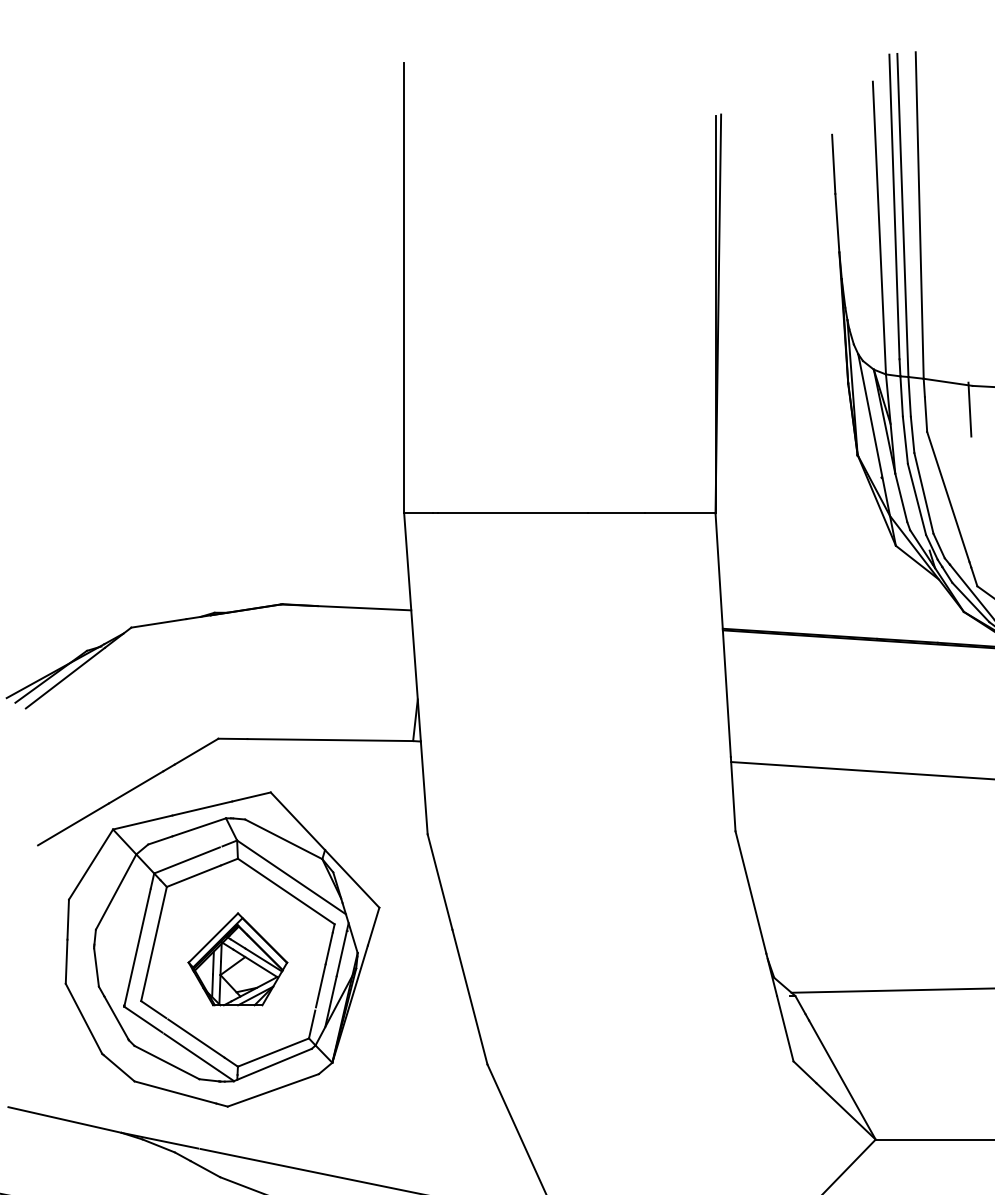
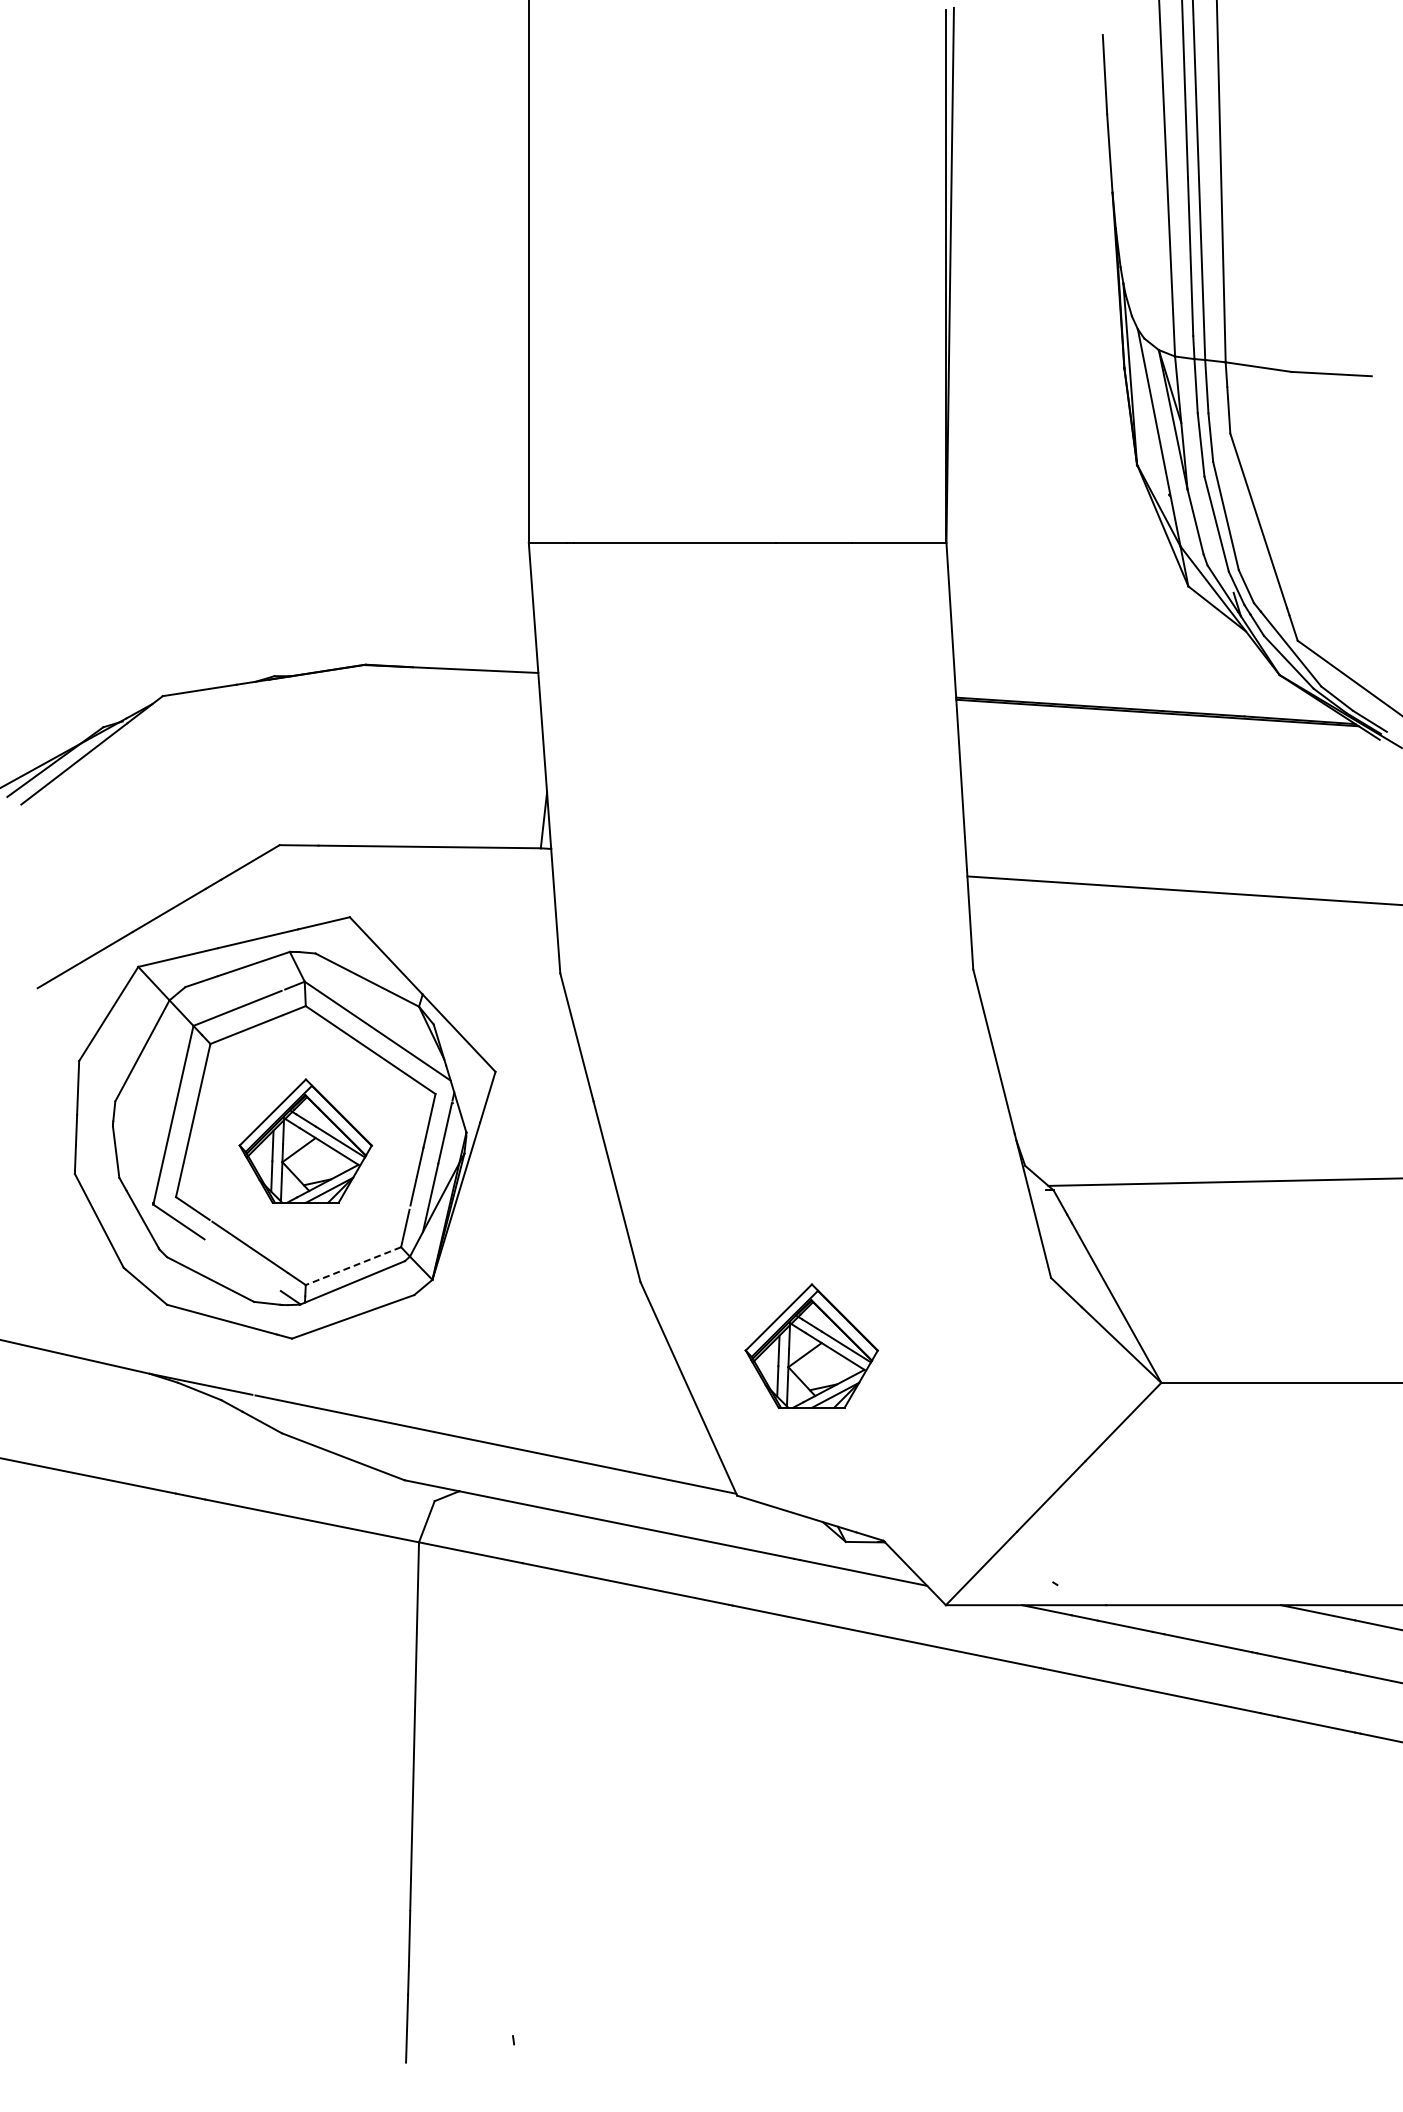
line: (969, 409) -> (1287, 403), removed
line: (191, 1052) -> (243, 1265), removed
line: (273, 1052) -> (353, 1266), solid -> dashed
part: (614, 1111) -> (811, 1345), added

